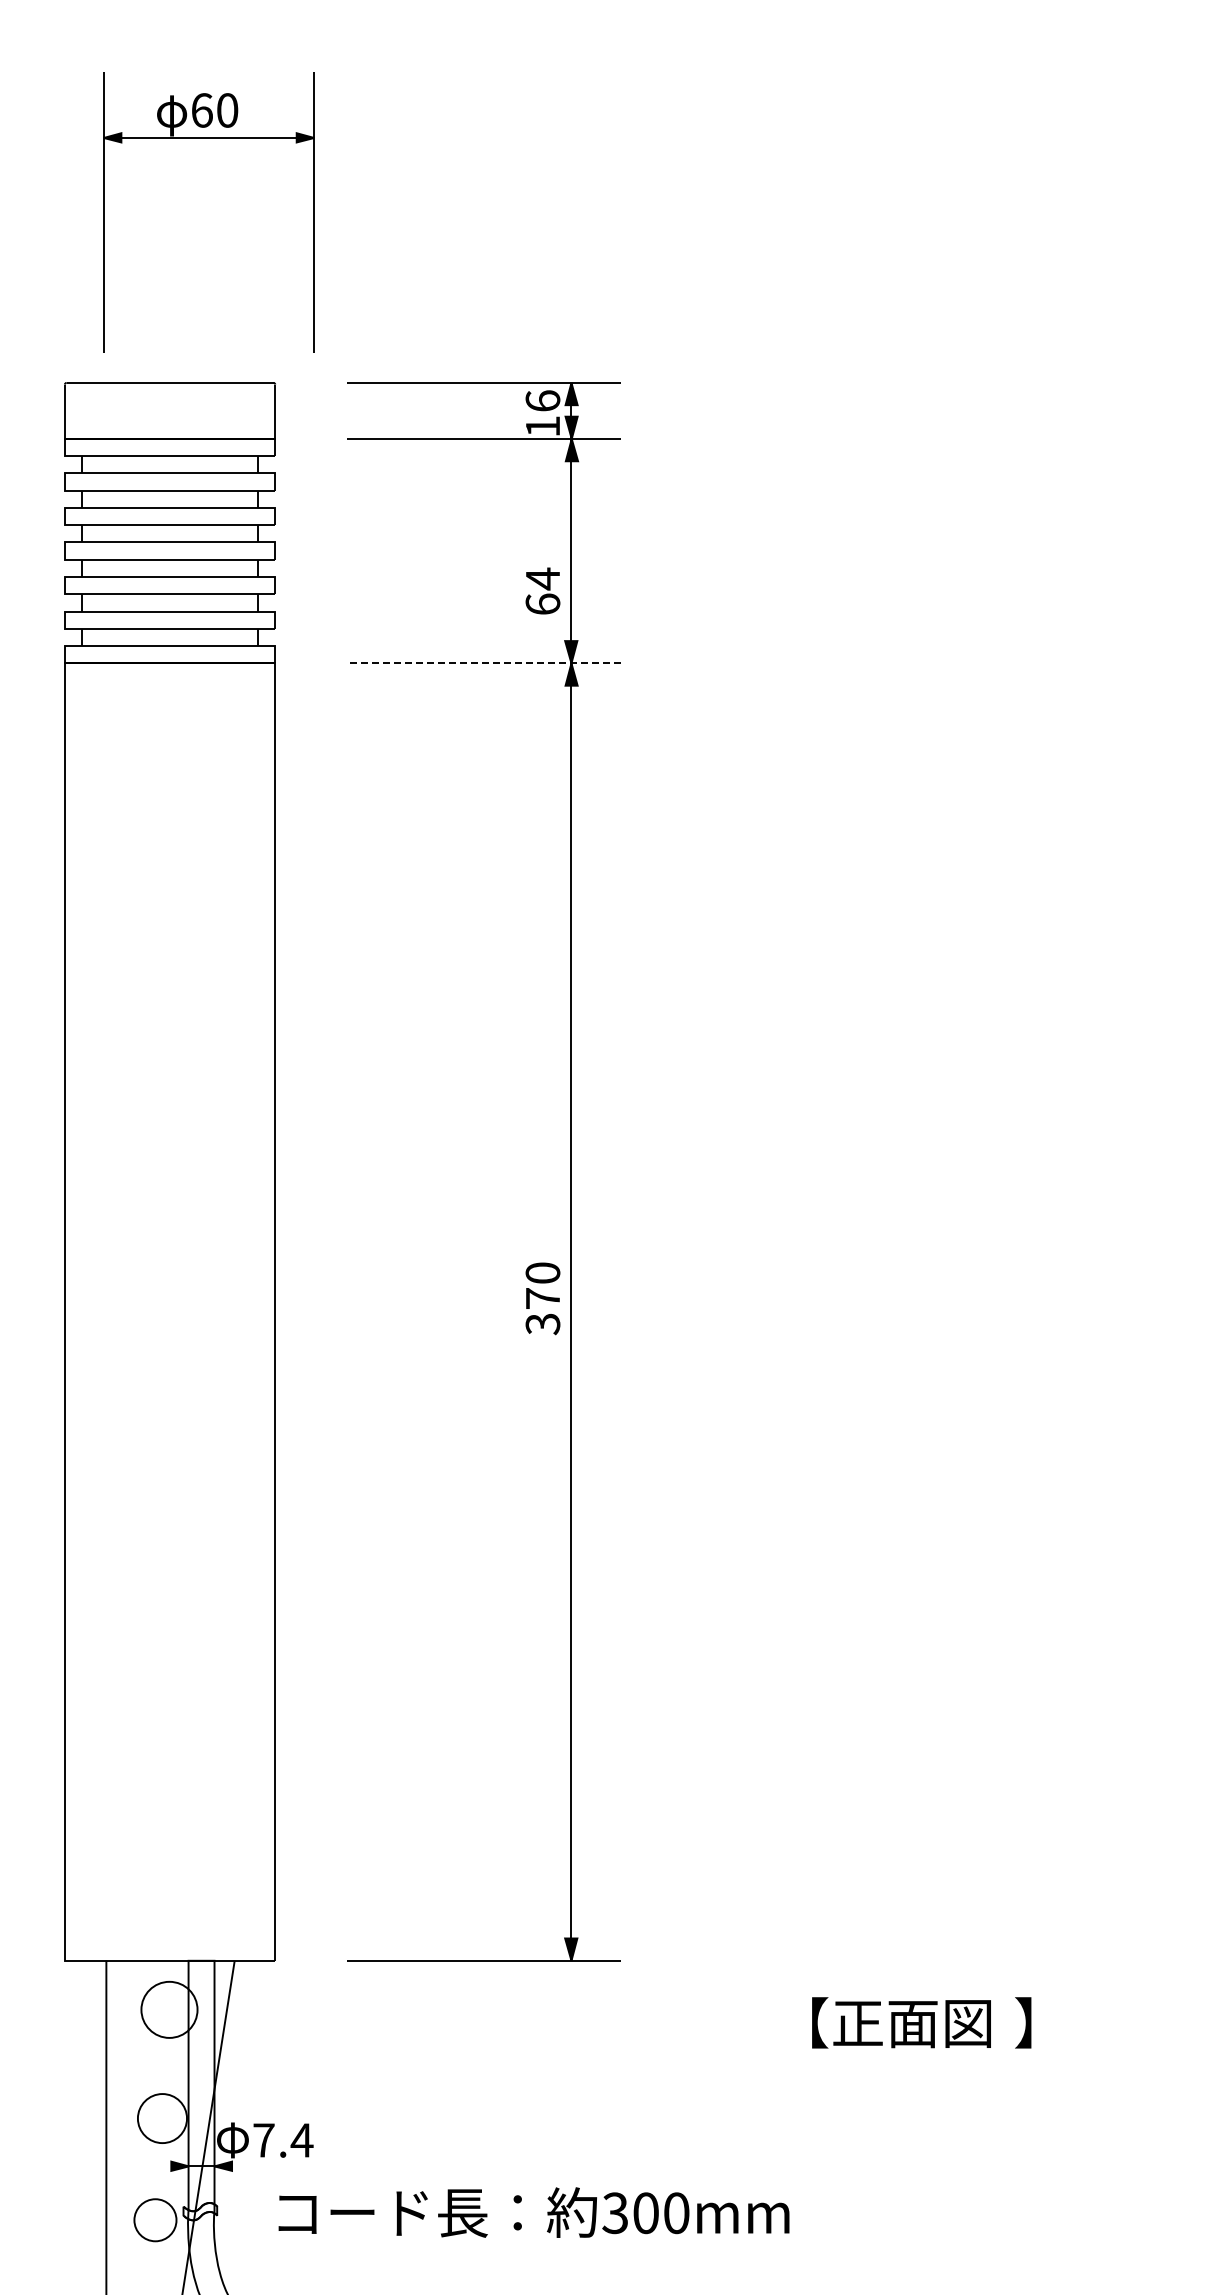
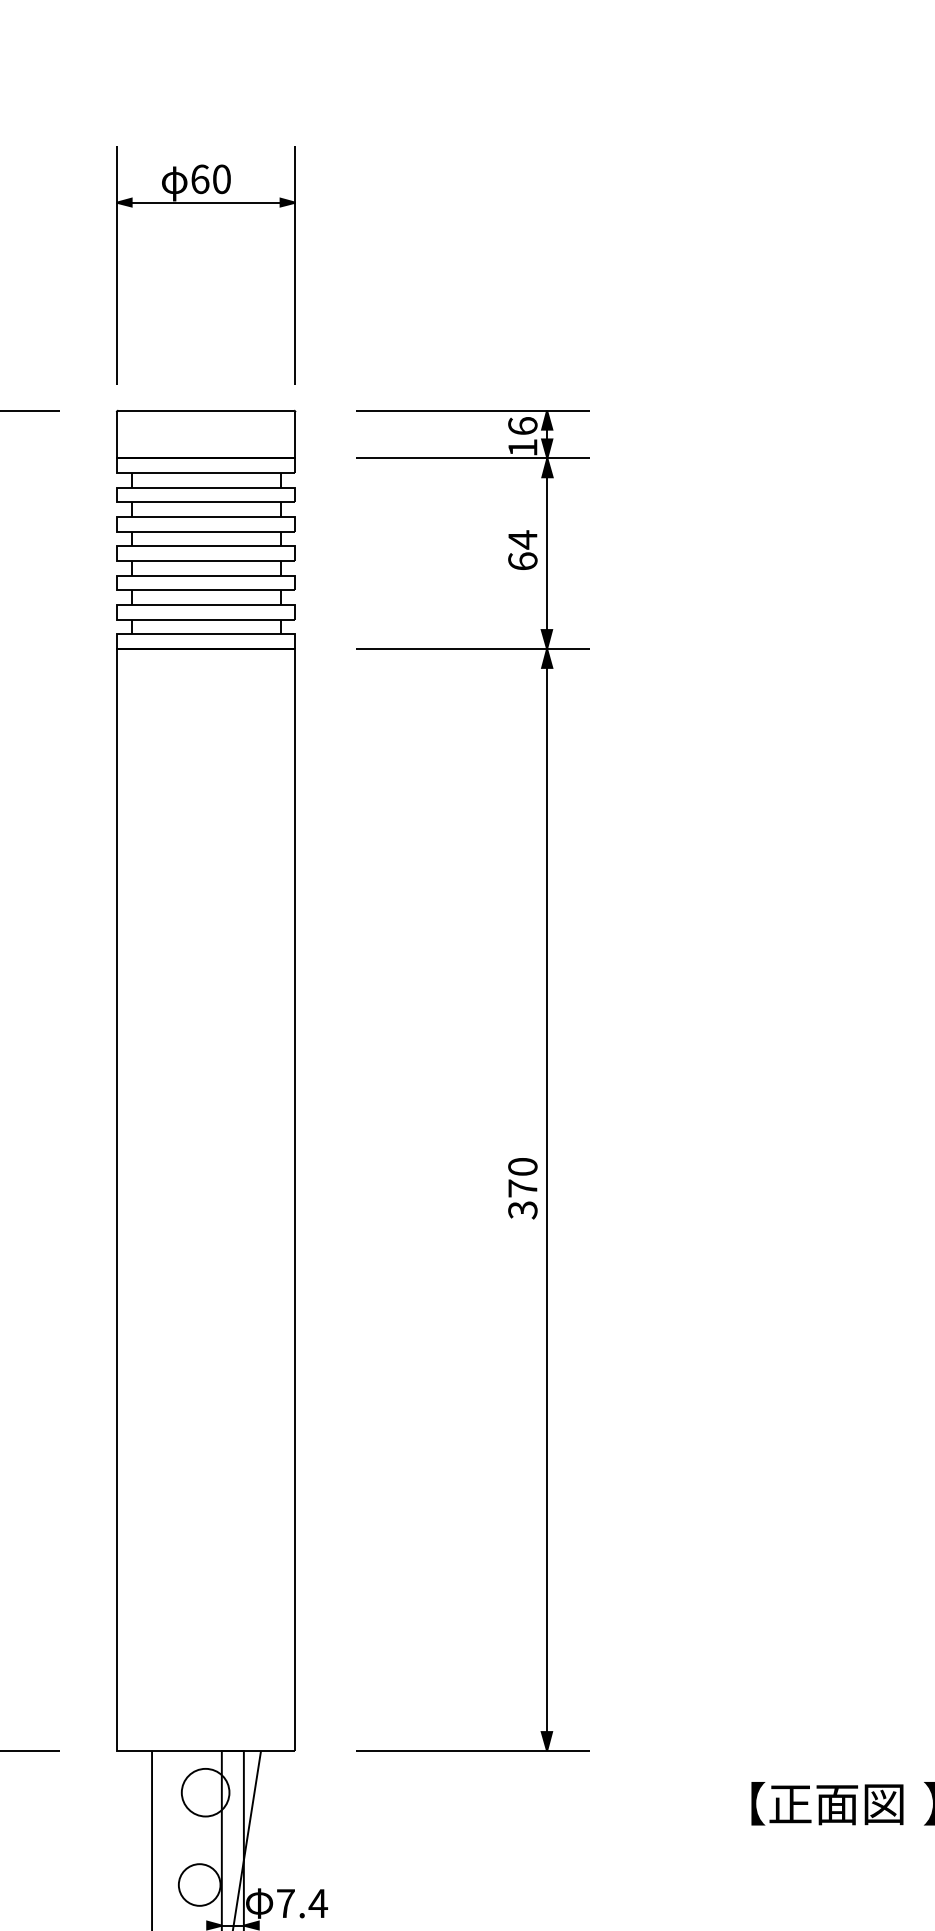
part: (208, 138) -> (205, 203), moved
part: (542, 590) -> (522, 549), moved
line: (483, 663) -> (472, 649), dashed -> solid

